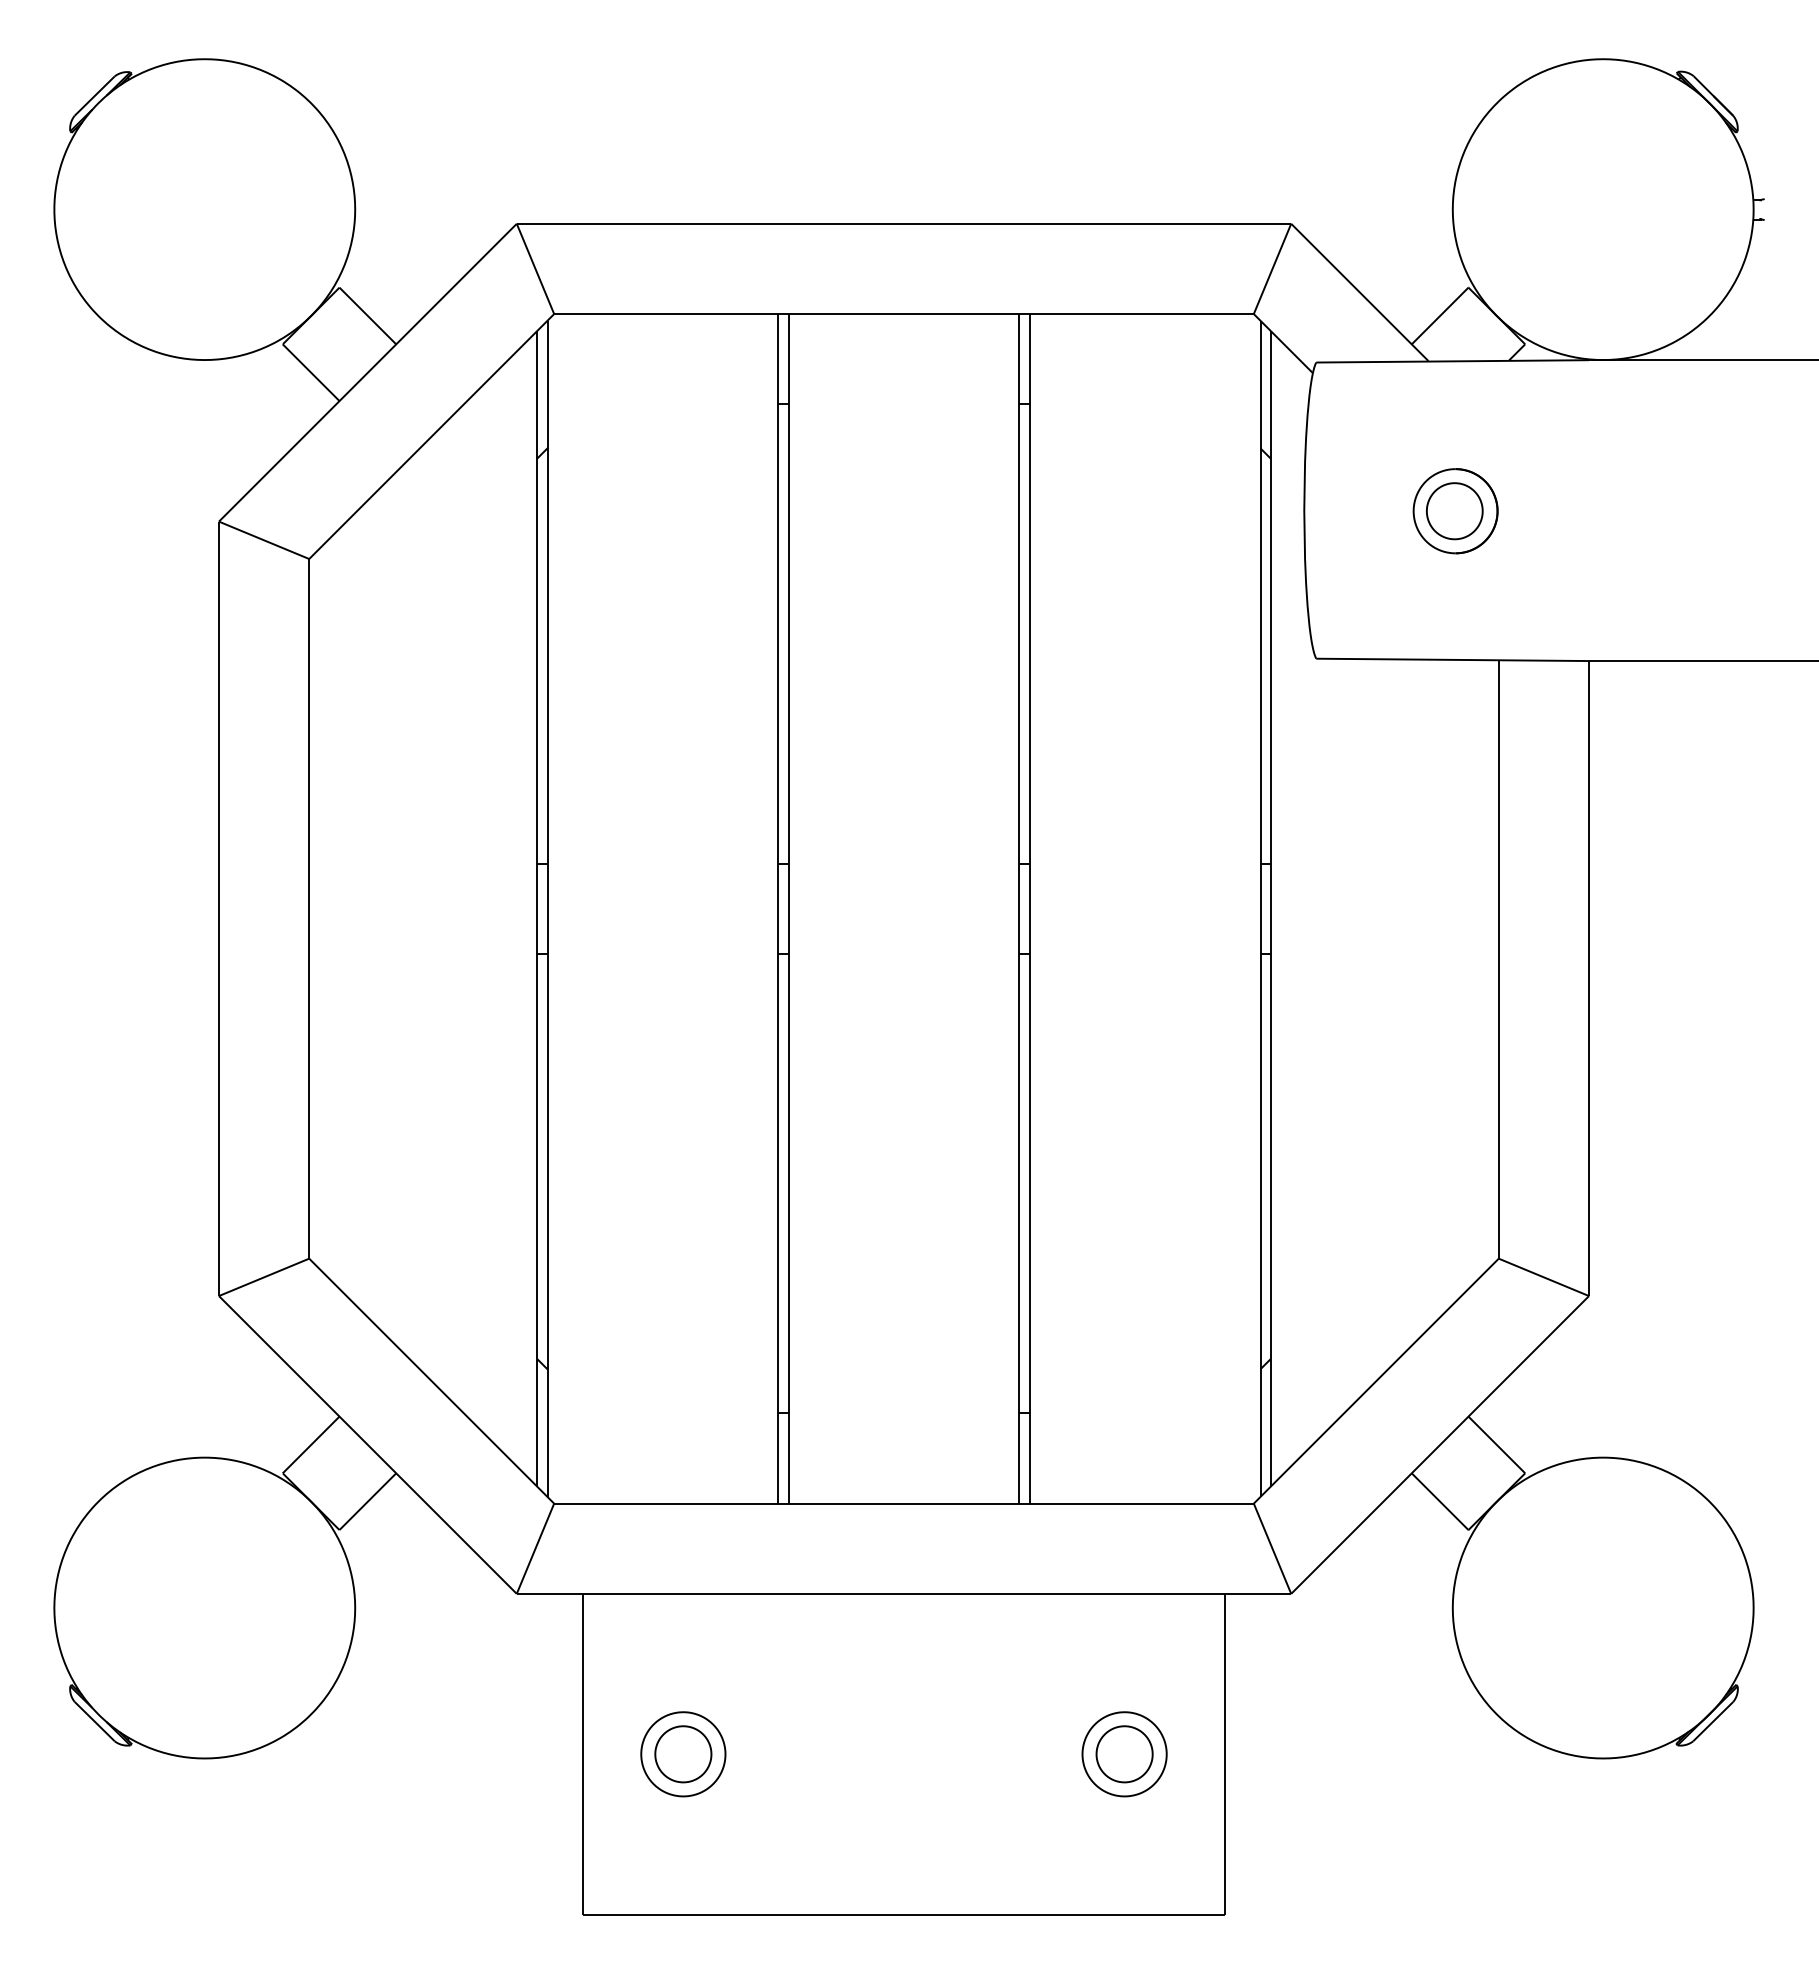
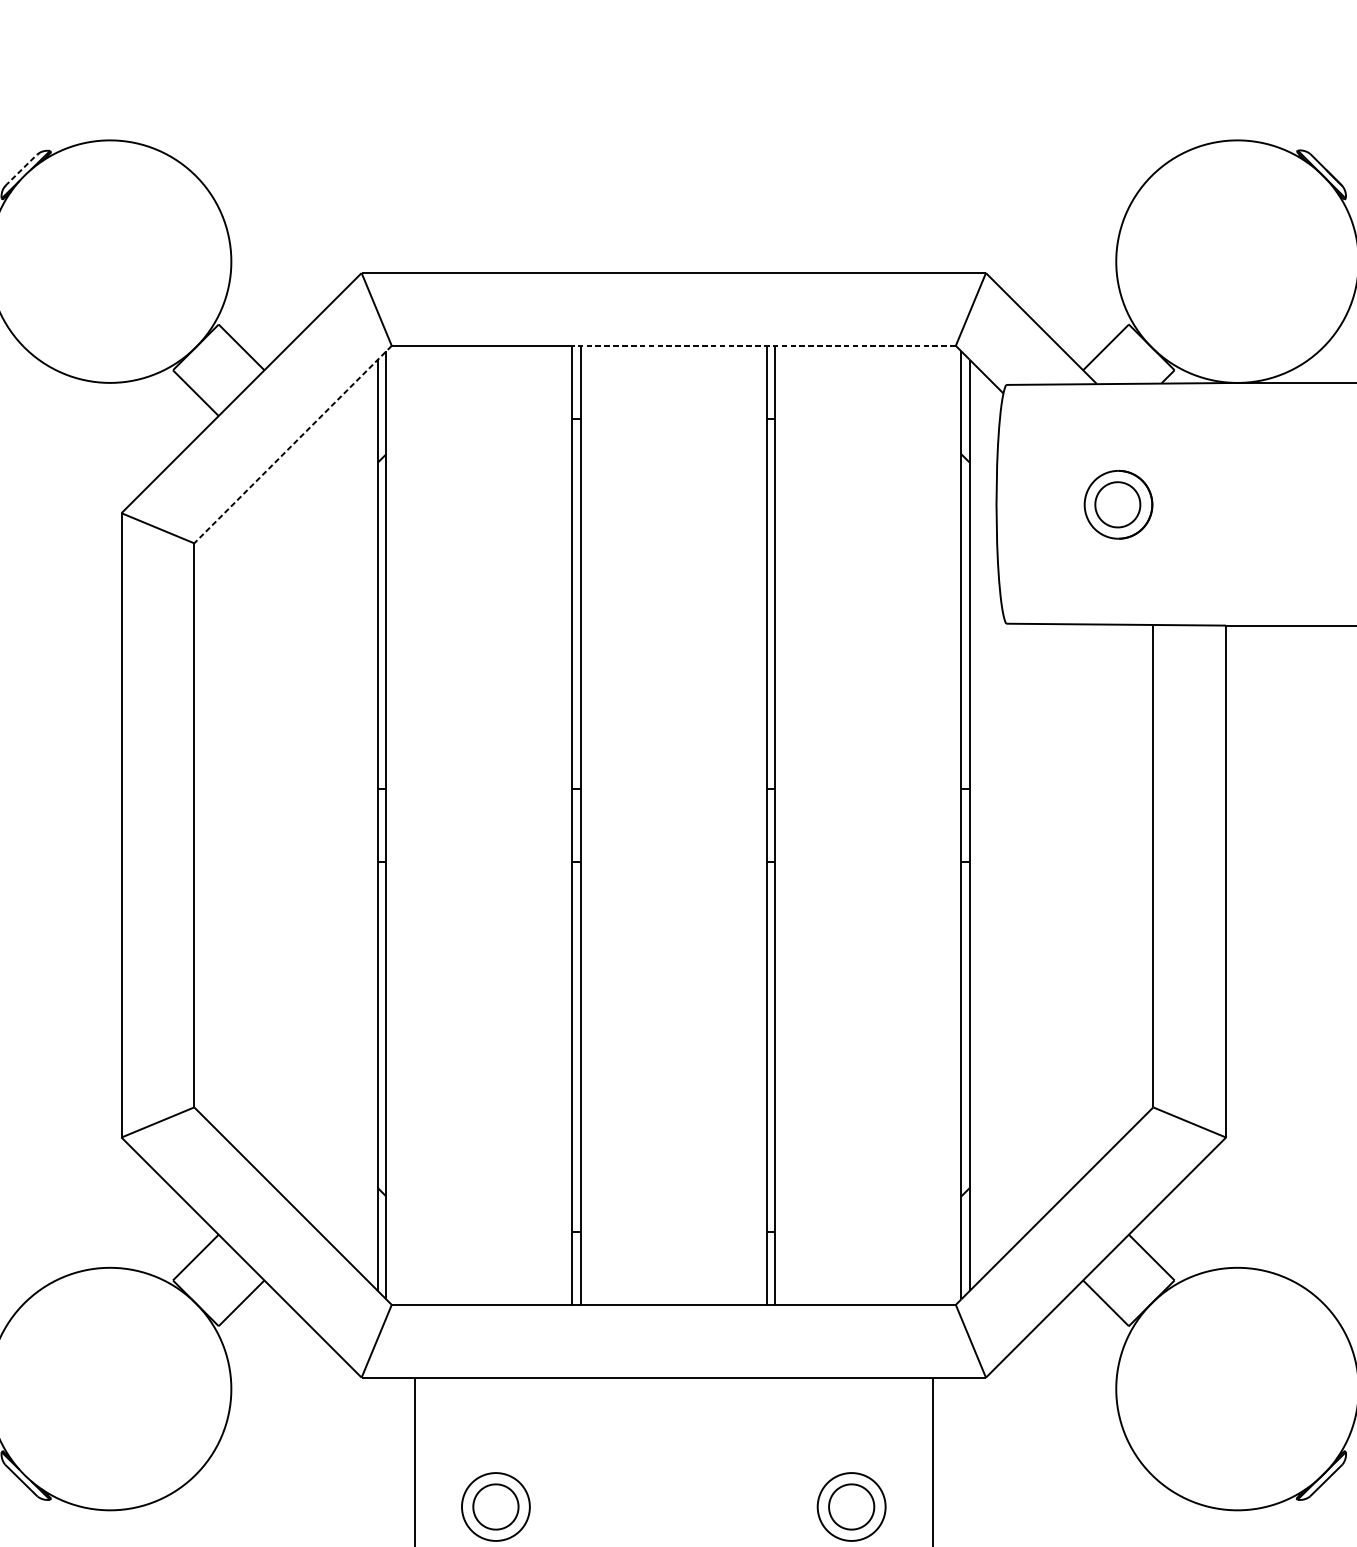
line: (95, 95) -> (21, 169), solid -> dashed
line: (1015, 314) -> (763, 346), solid -> dashed
line: (431, 436) -> (292, 444), solid -> dashed

